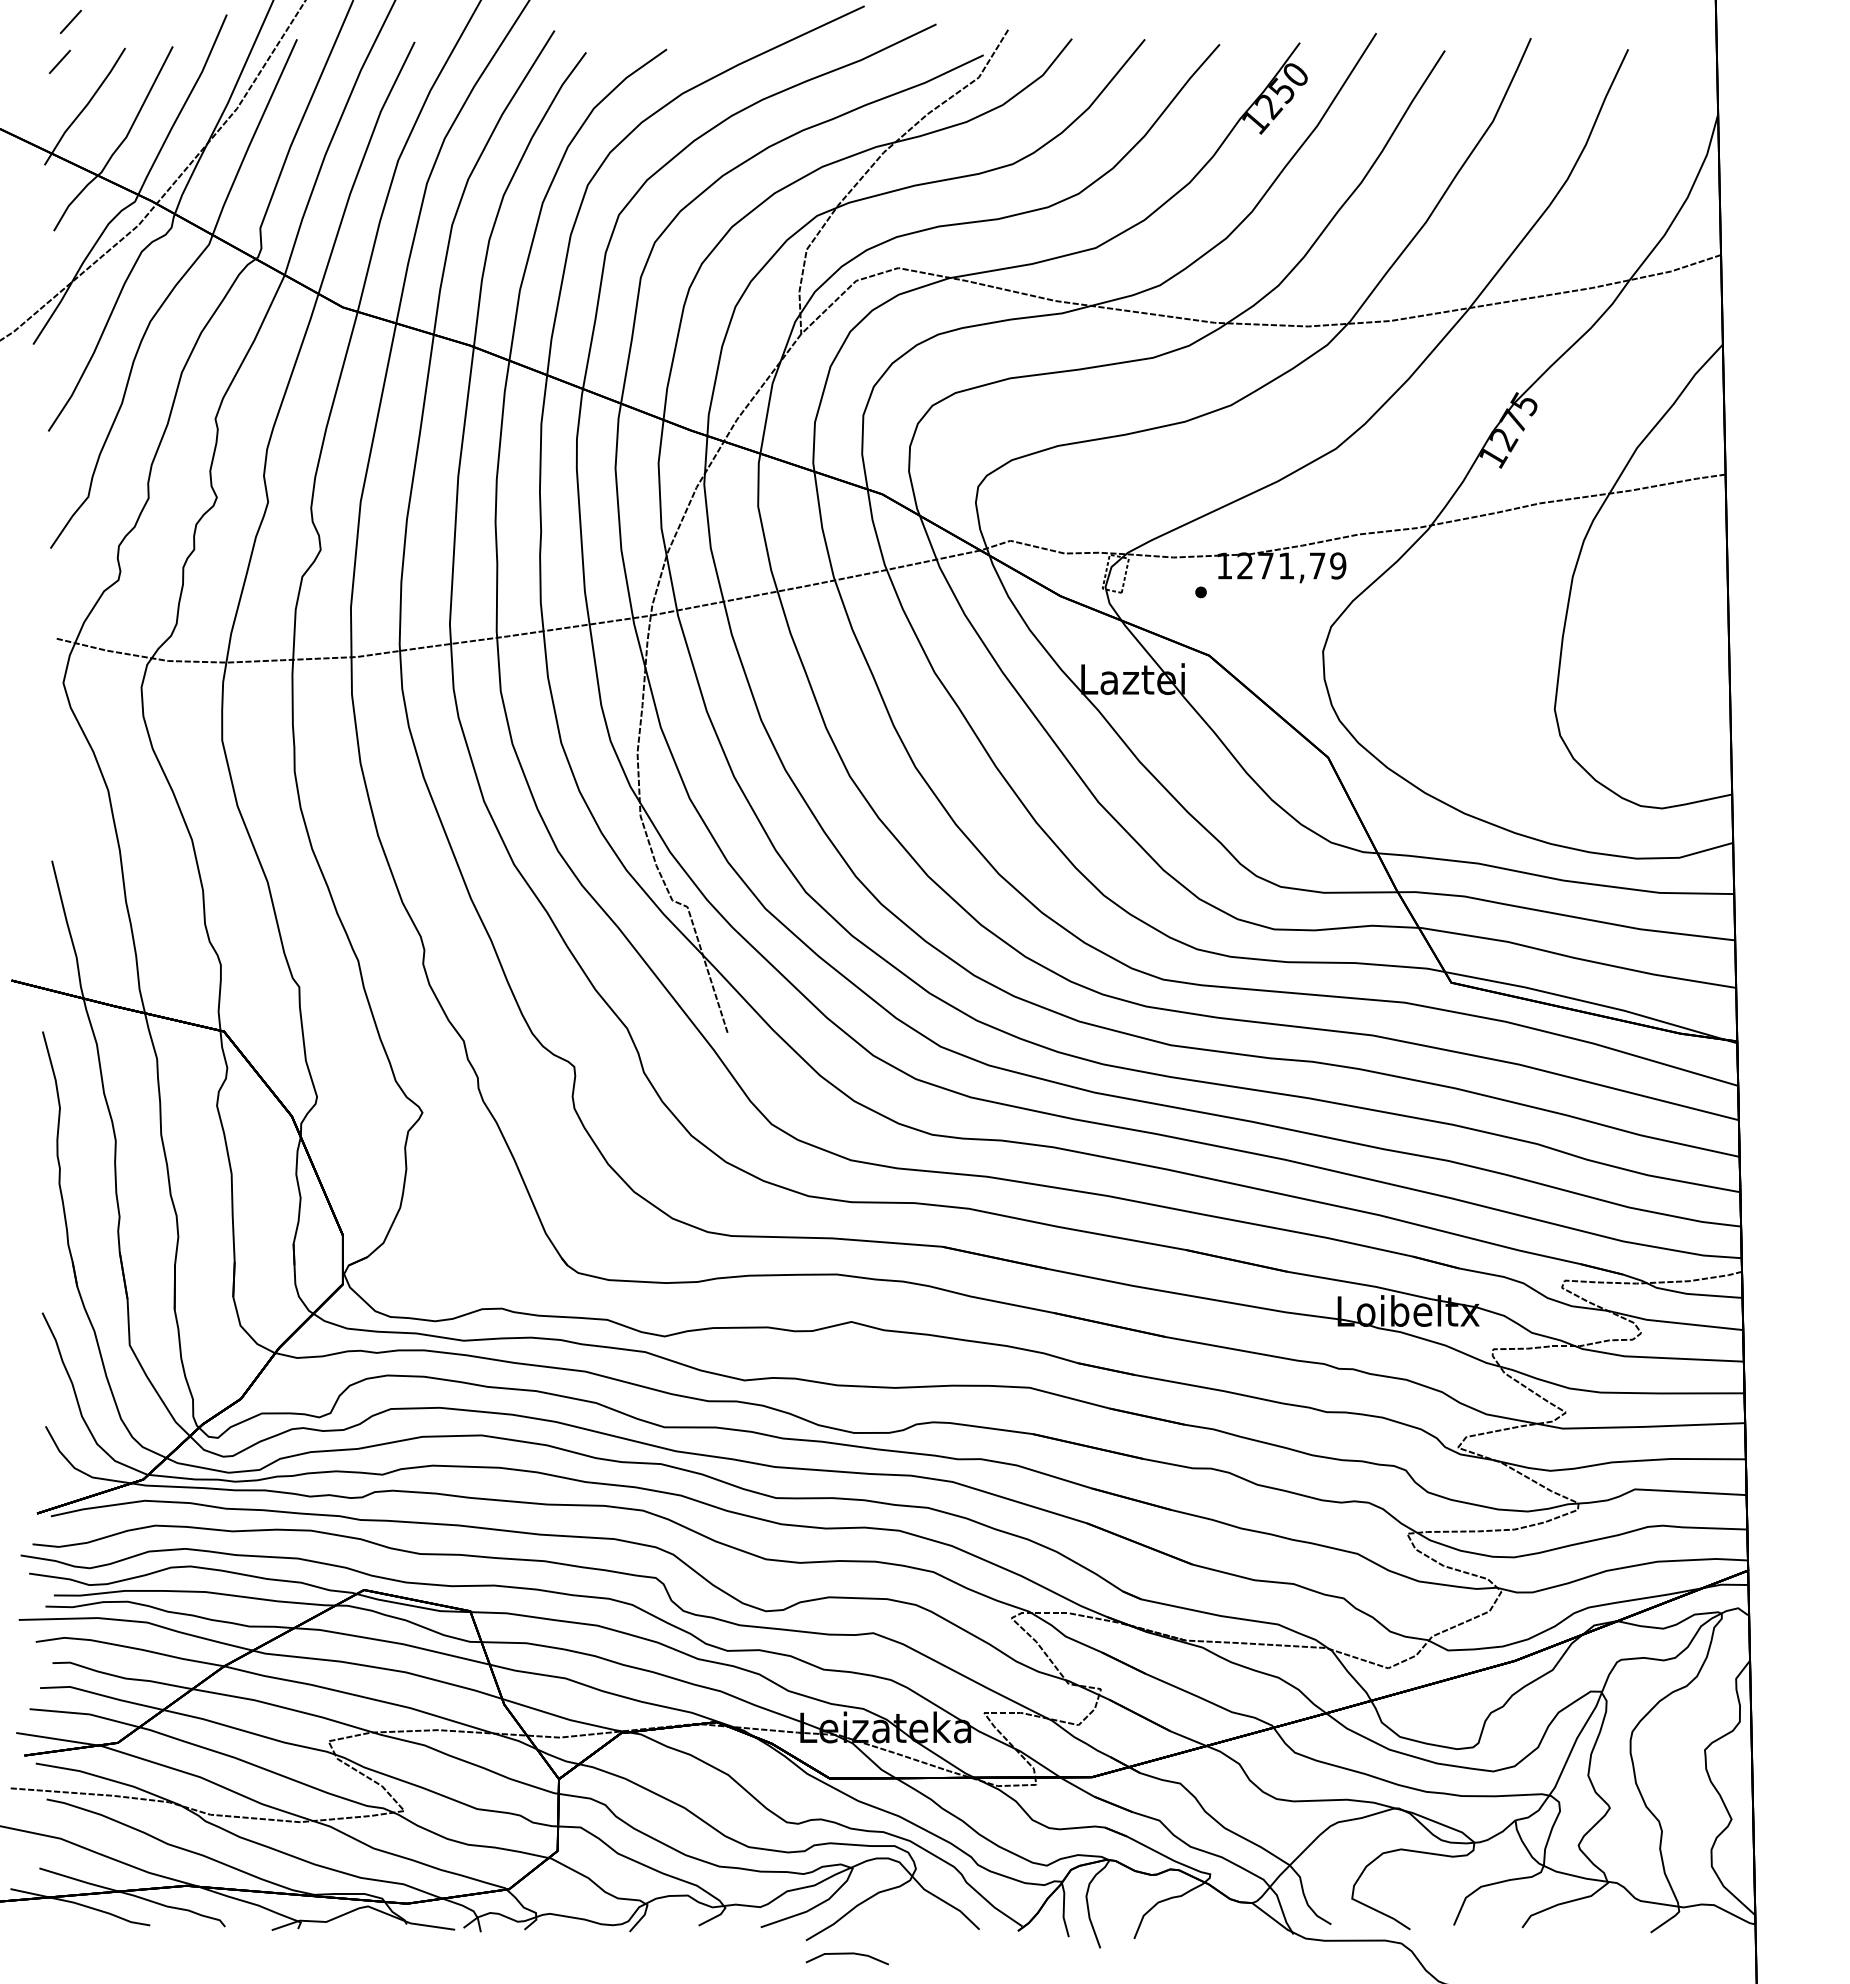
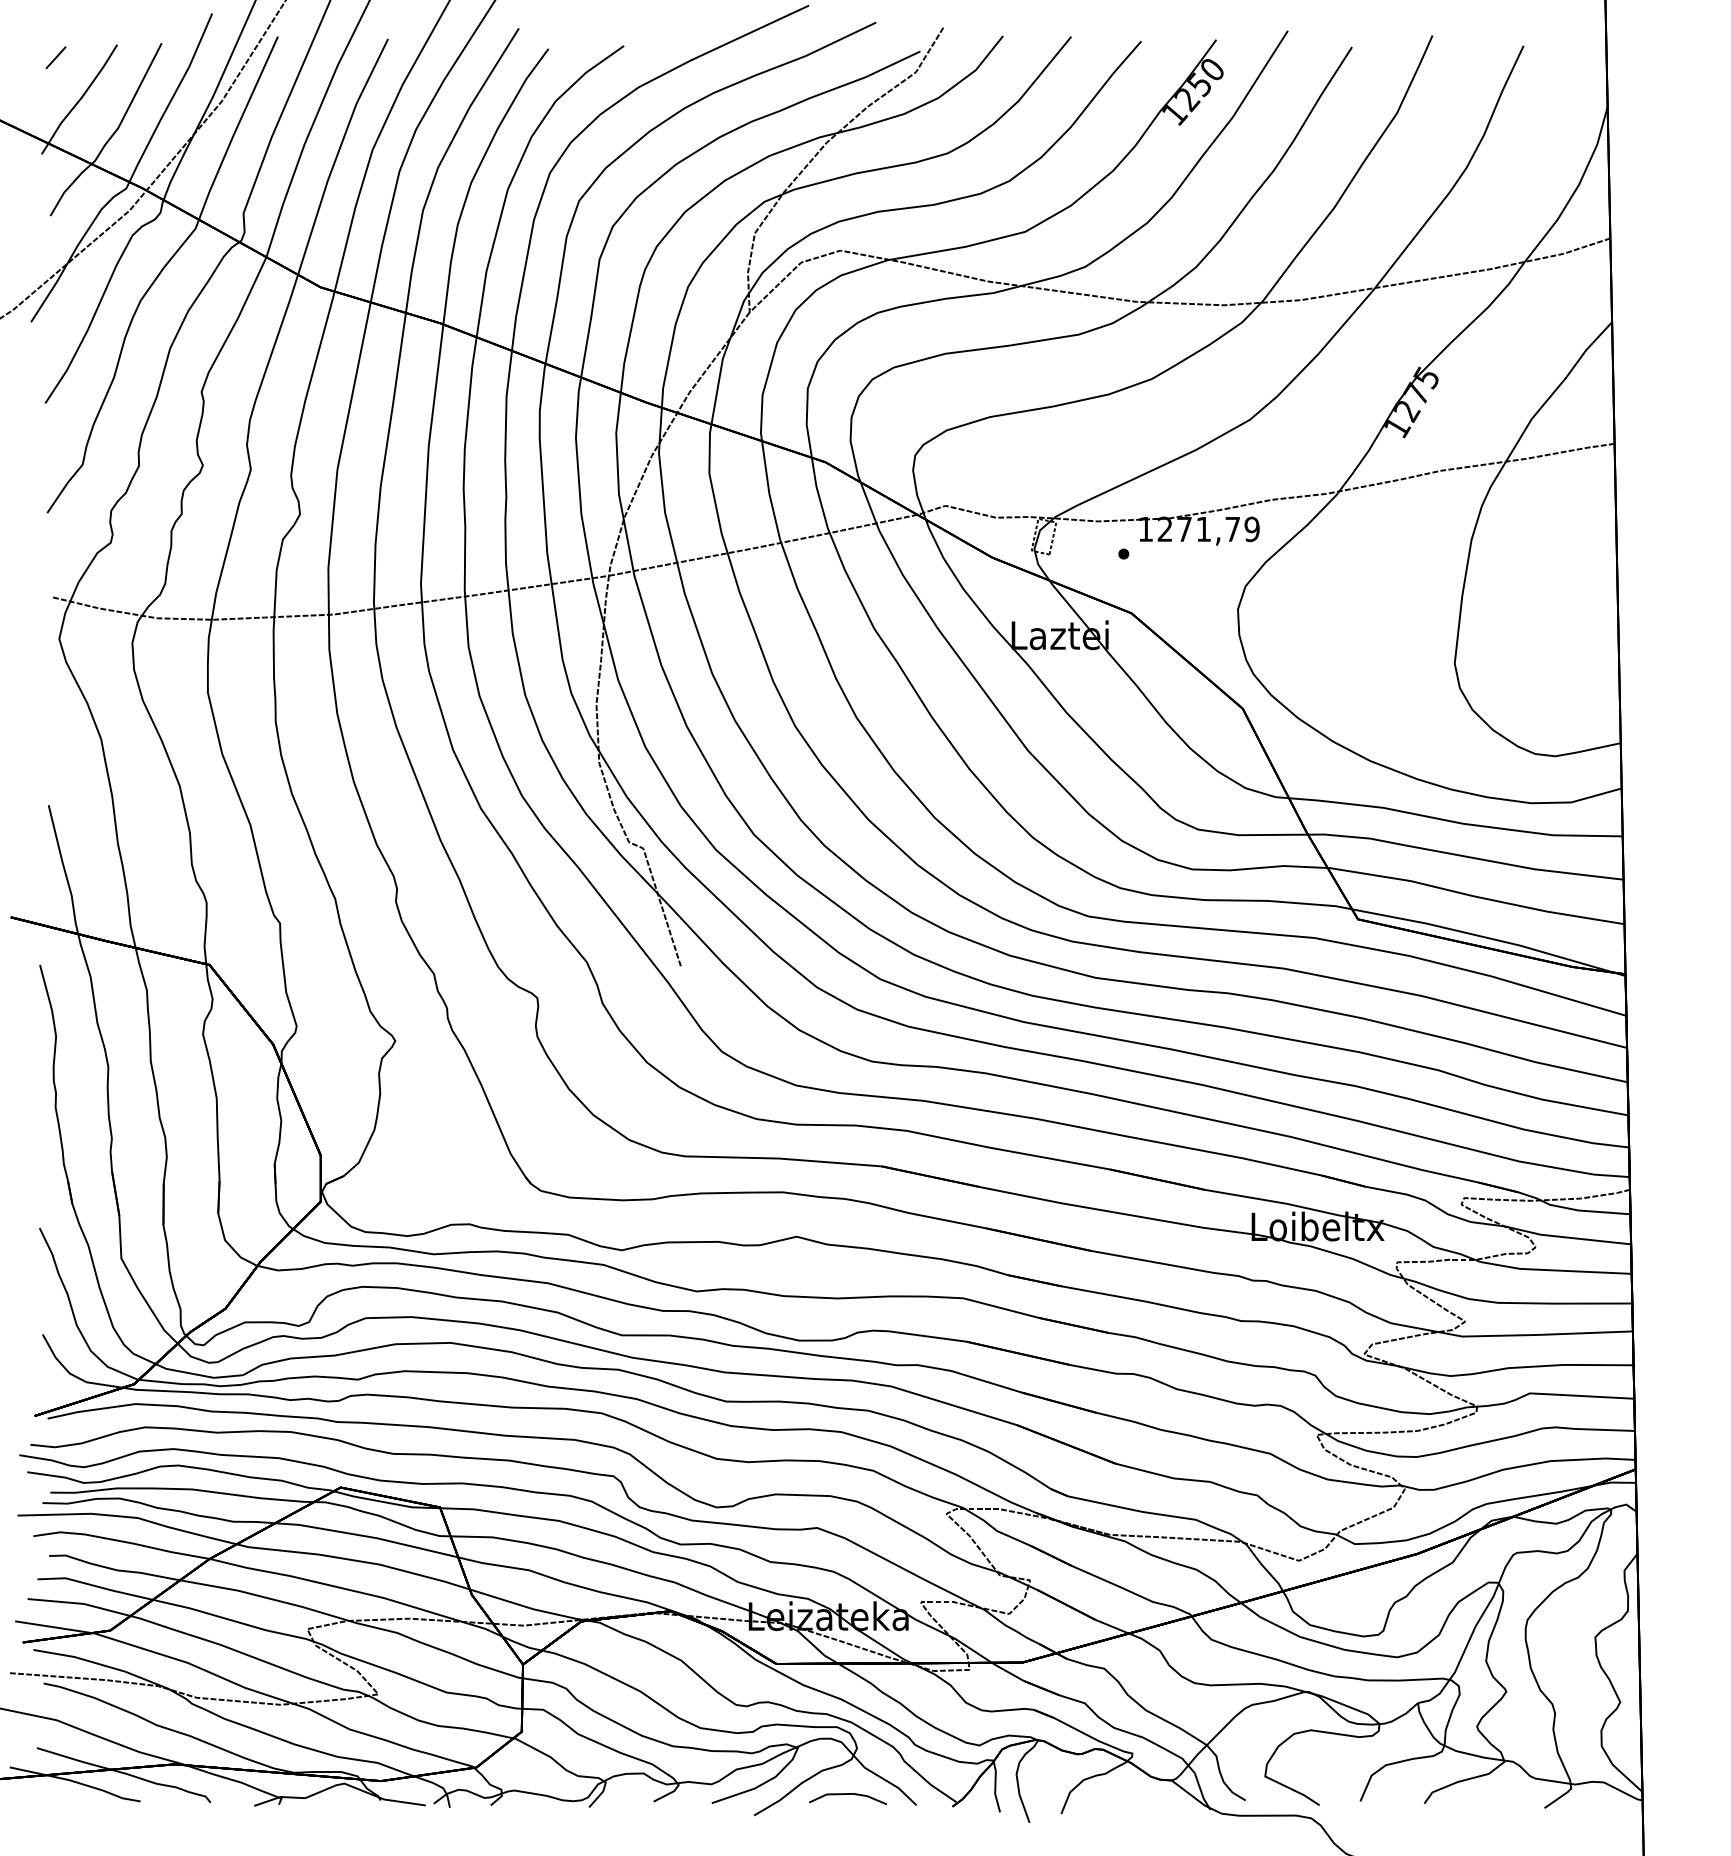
line: (70, 21) -> (65, 19), removed
line: (846, 1954) -> (847, 1794), moved

